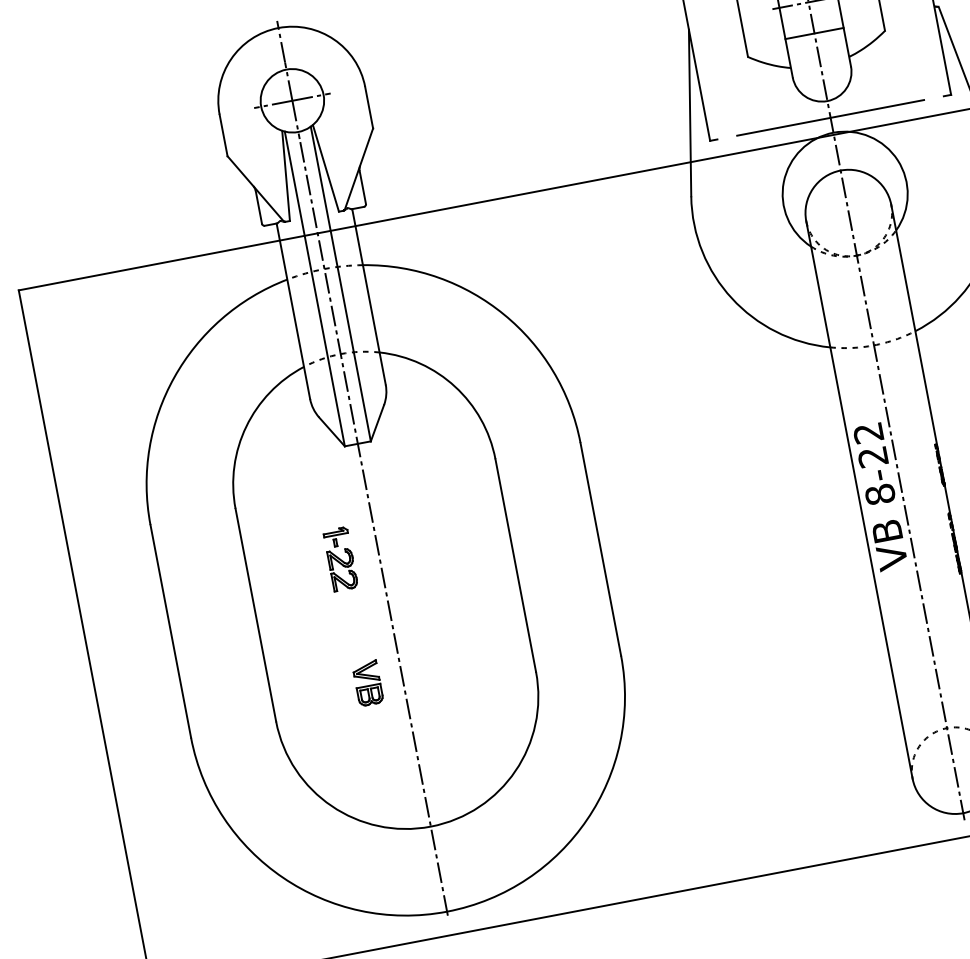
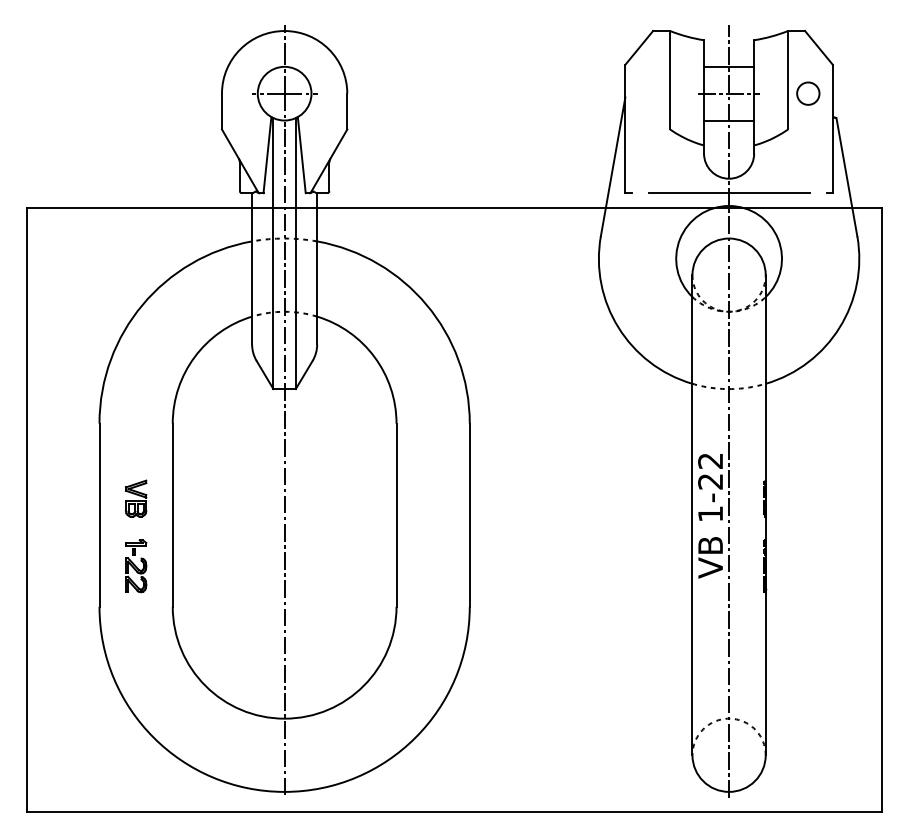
text: (880, 495) -> (710, 514), 8-22 -> 1-22
part: (341, 559) -> (136, 566), moved
part: (368, 683) -> (136, 498), moved

